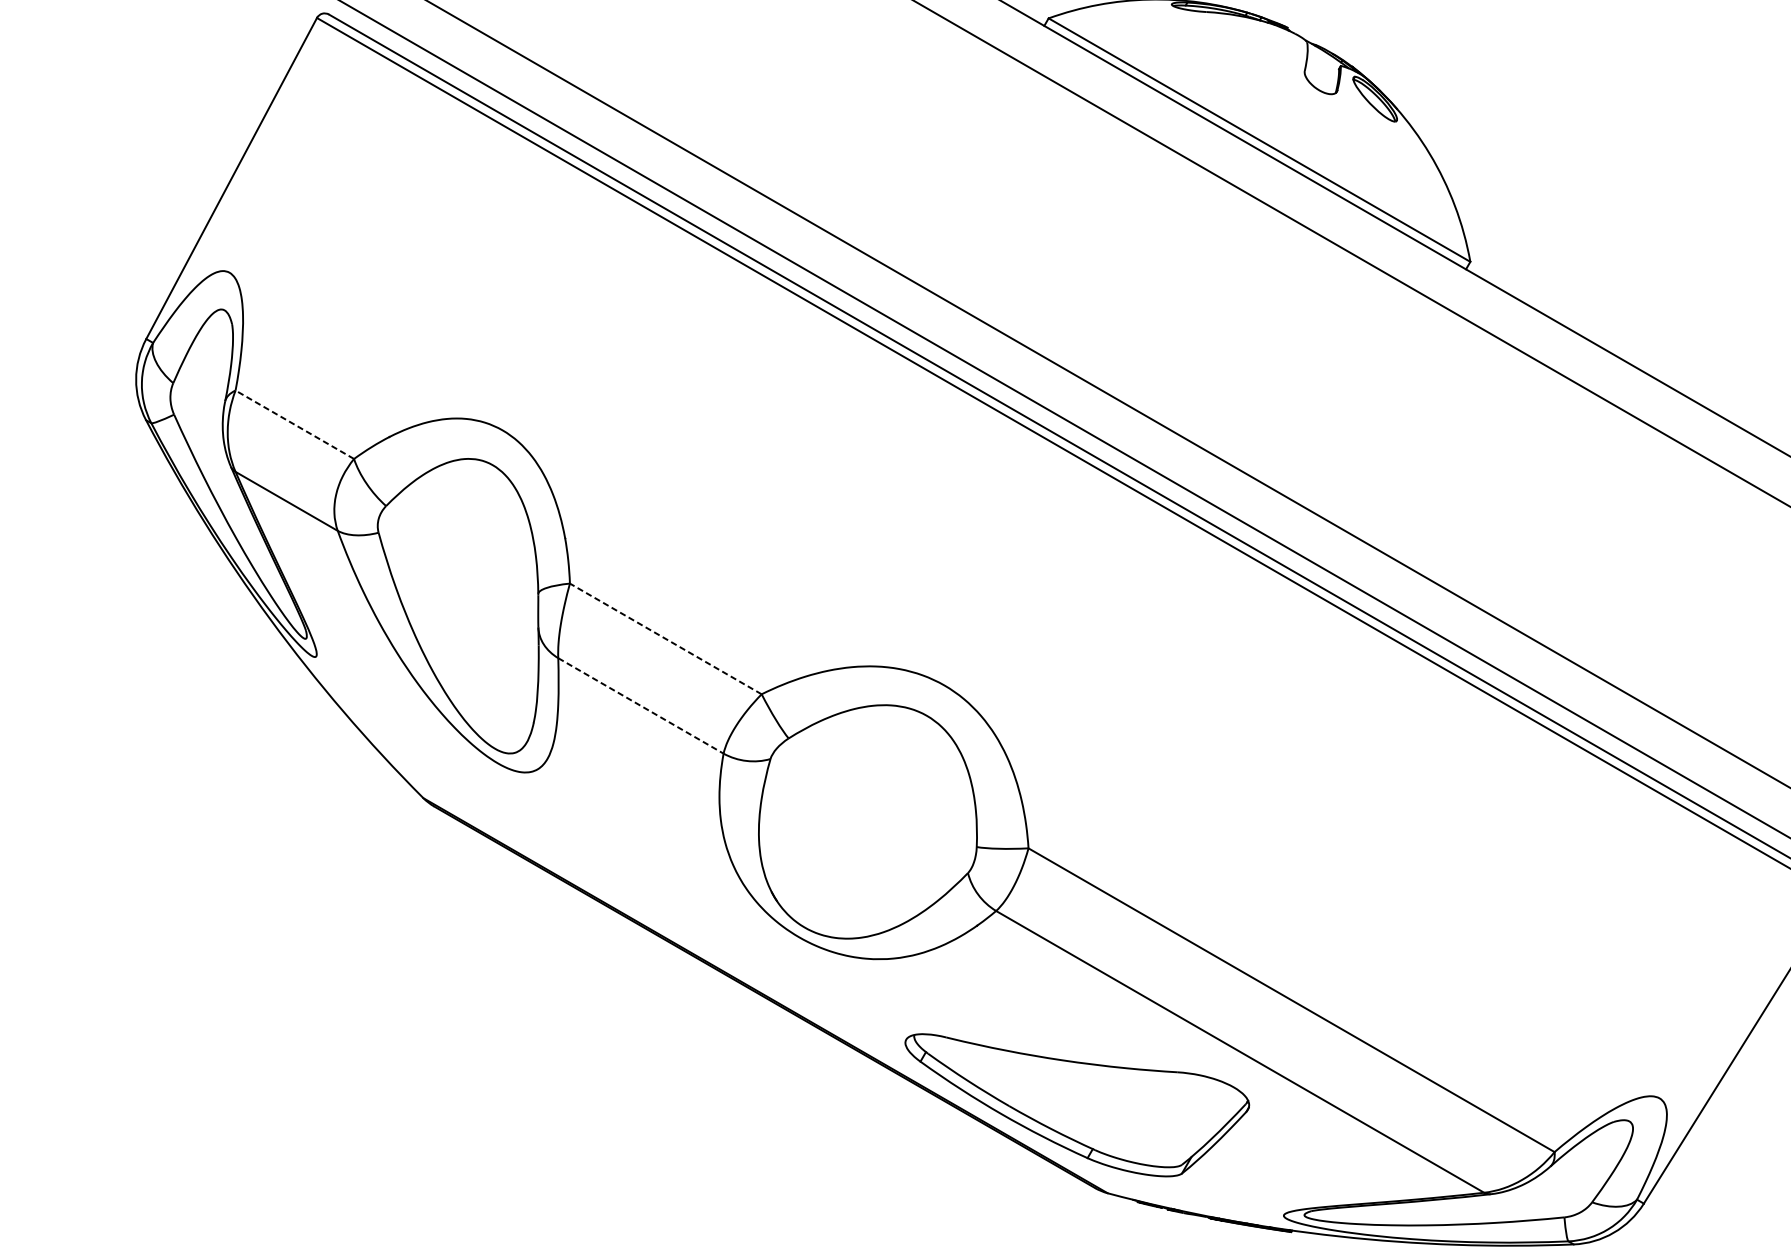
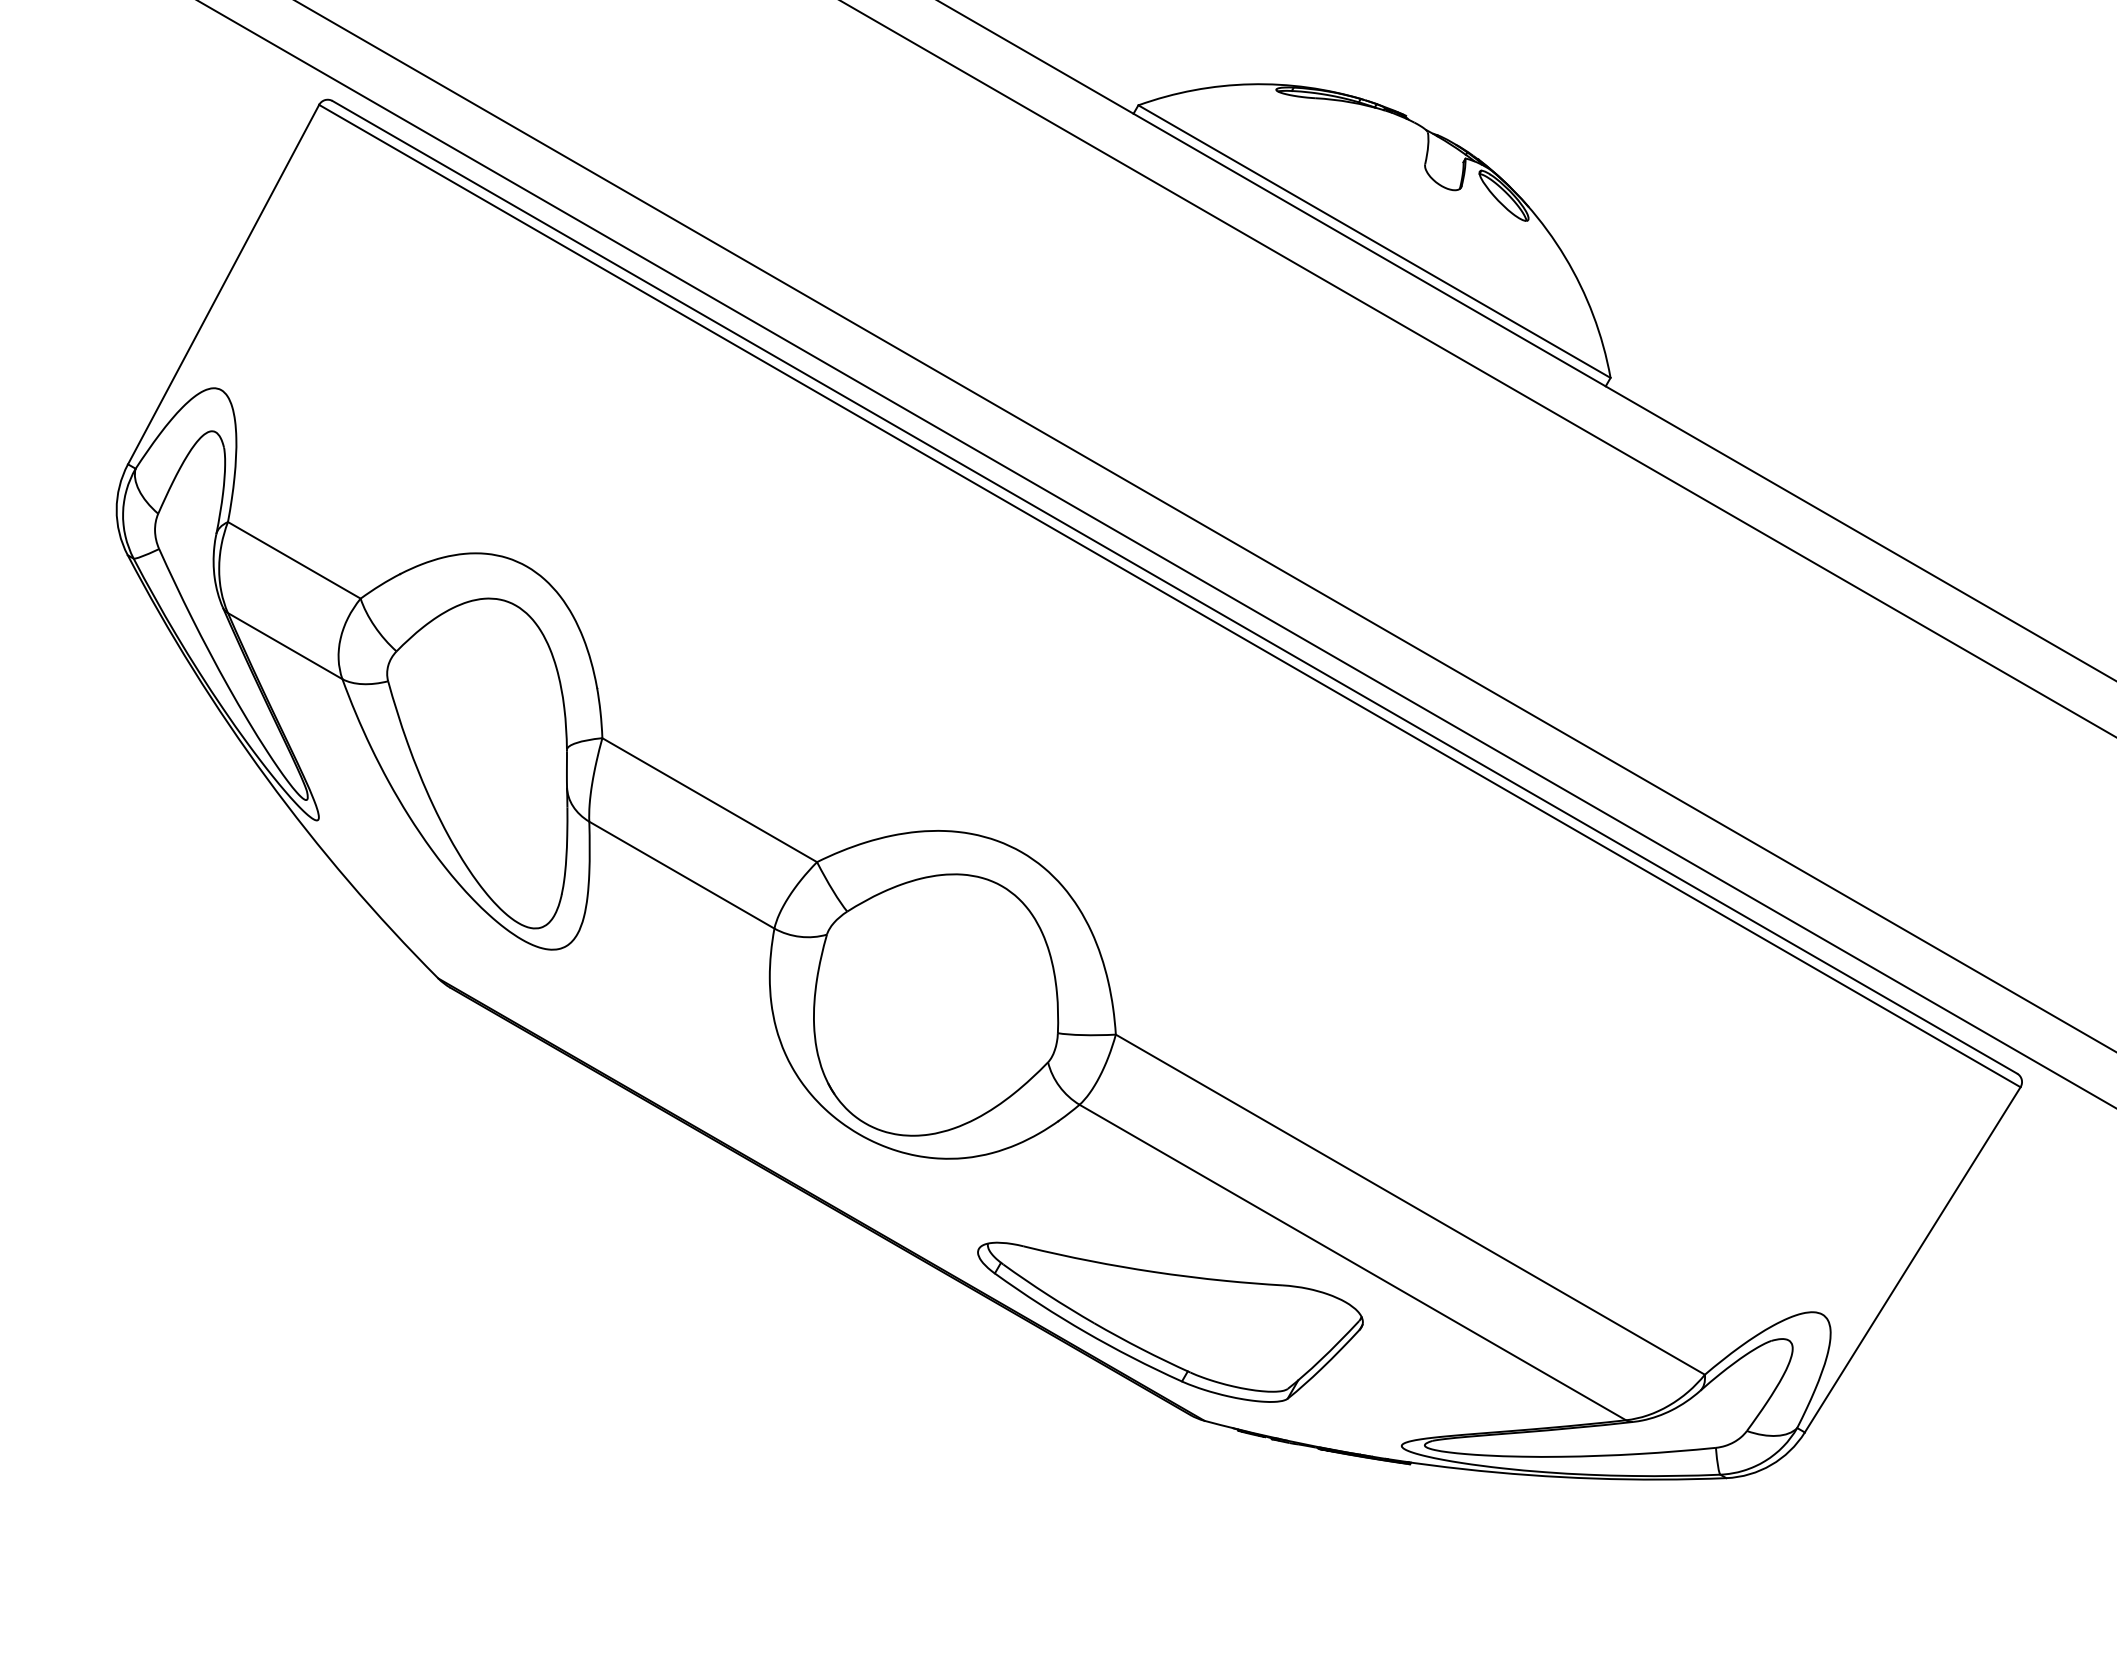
line: (294, 424) -> (294, 560), dashed -> solid
line: (665, 639) -> (709, 800), dashed -> solid
line: (640, 706) -> (681, 875), dashed -> solid

